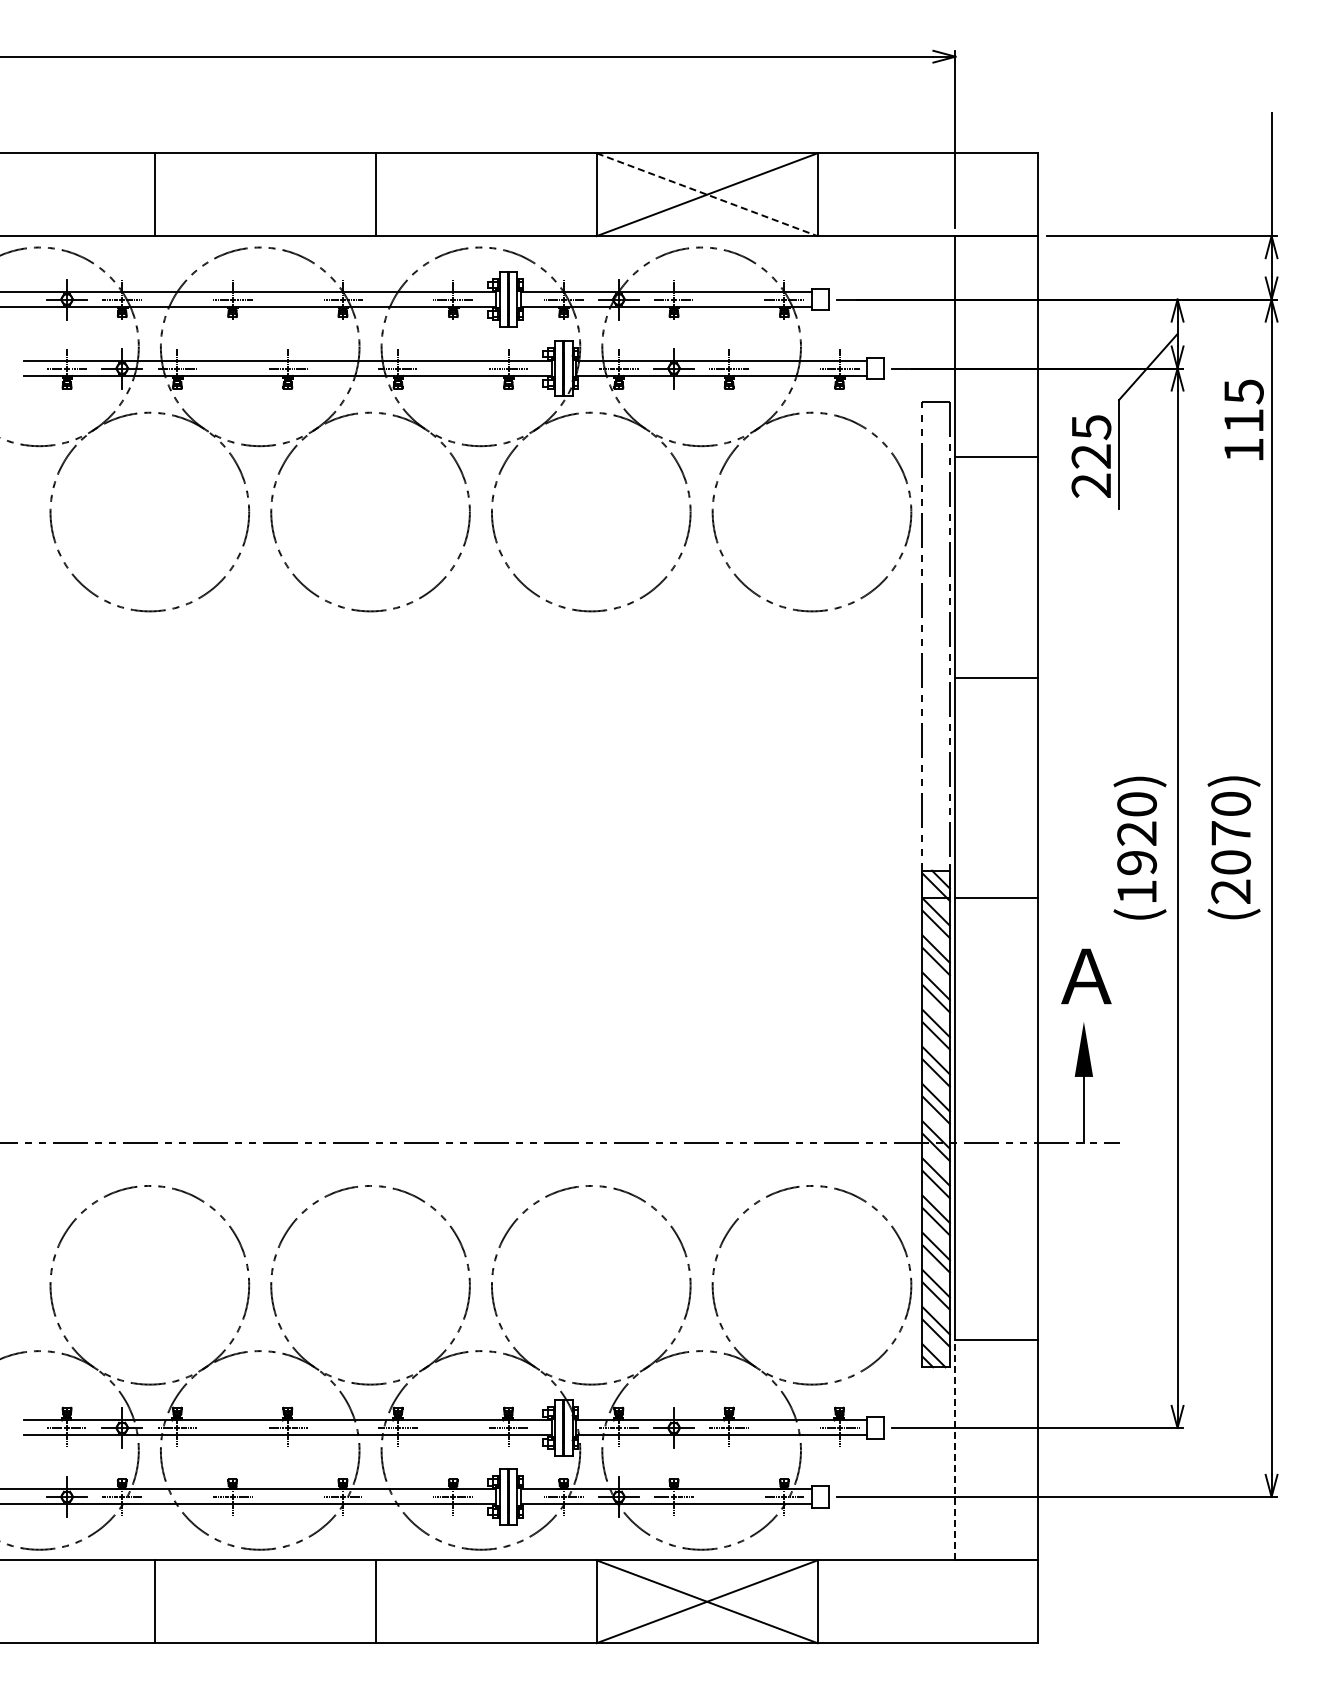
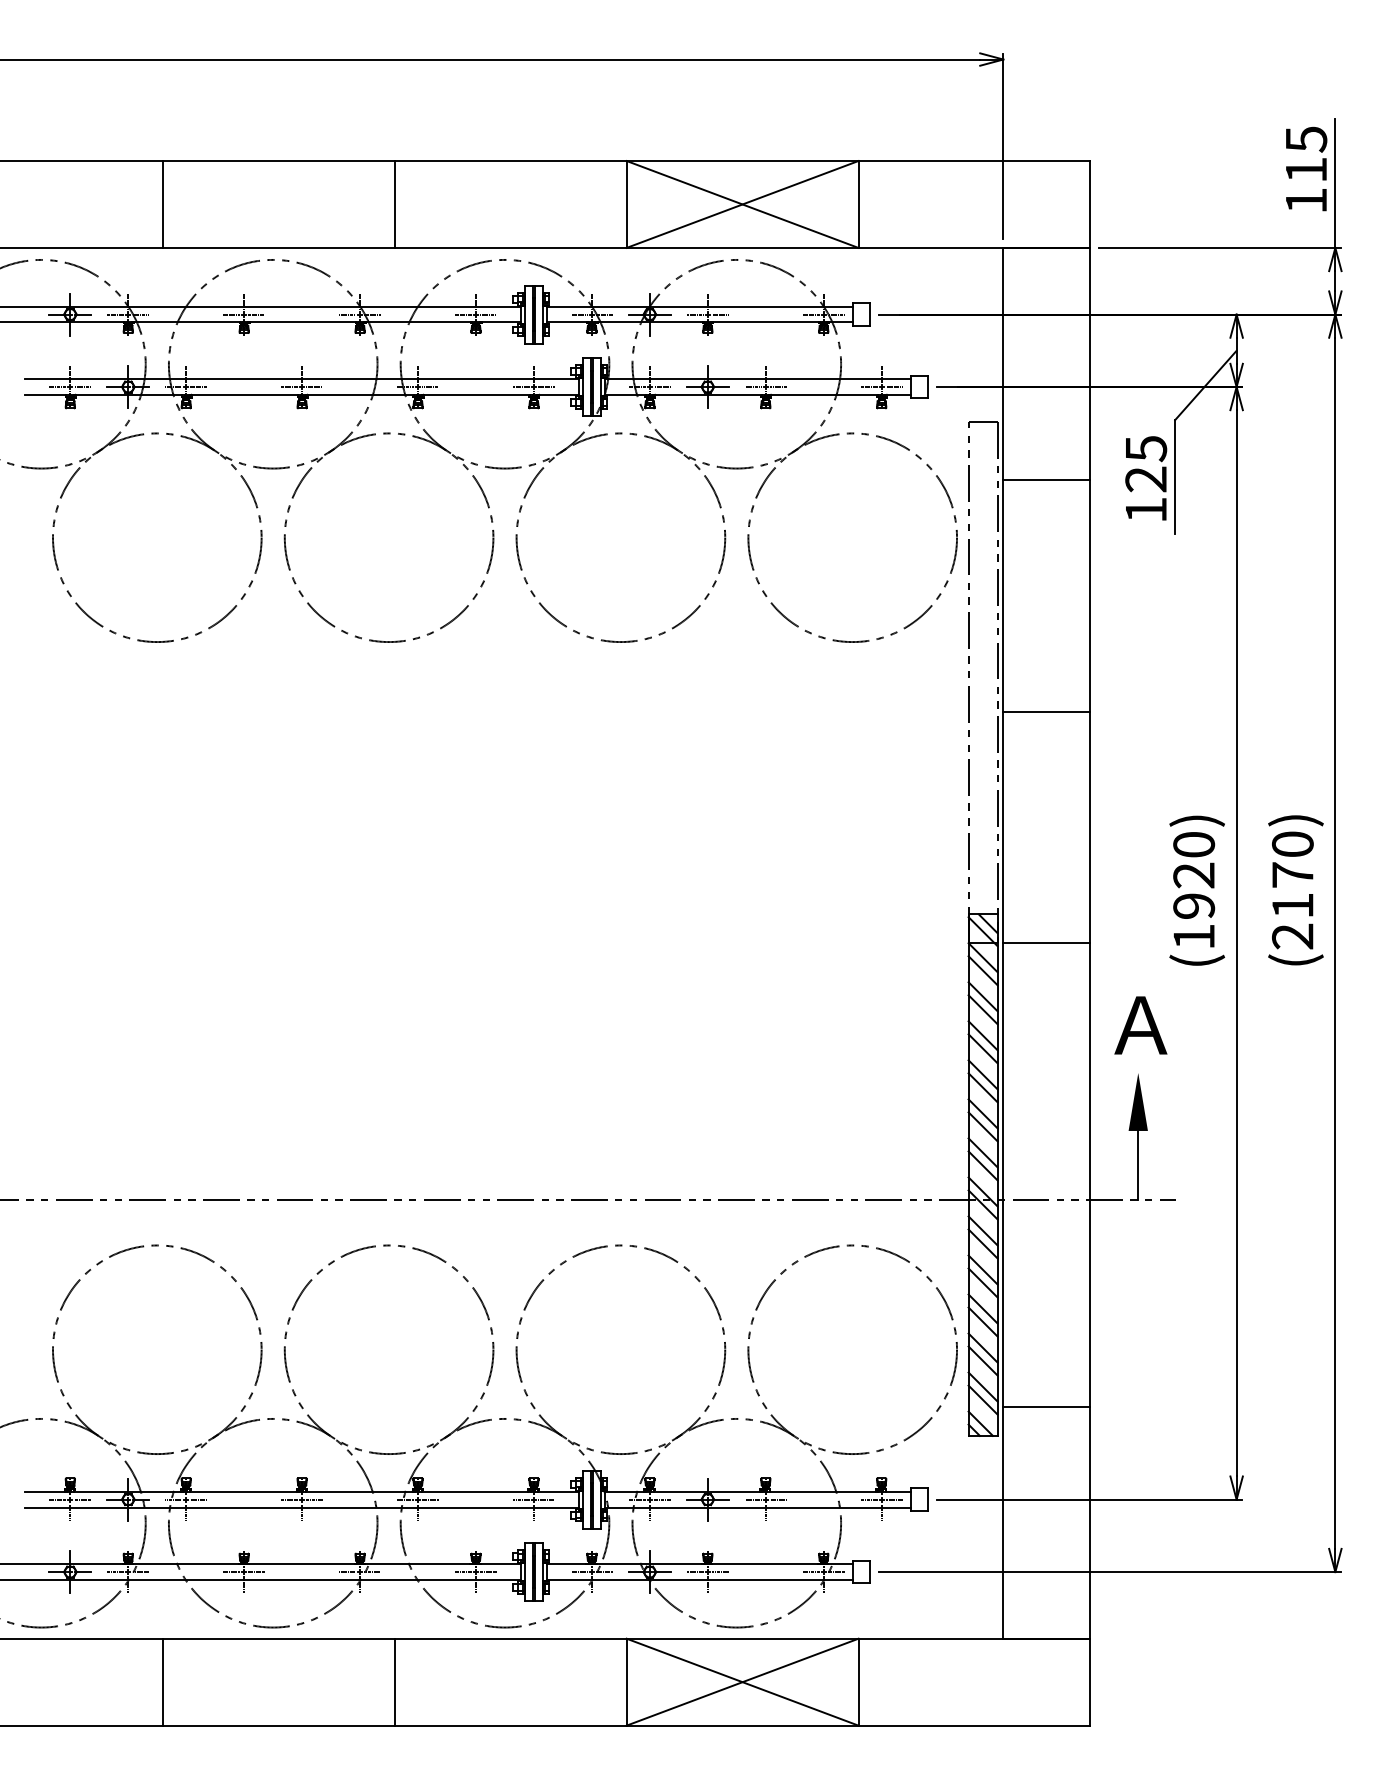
line: (707, 194) -> (742, 204), dashed -> solid
text: (1243, 419) -> (1305, 168), moved
text: (1090, 485) -> (1145, 509), 225 -> 125
text: (1231, 862) -> (1293, 905), (2070) -> (2170)
line: (955, 1449) -> (1003, 1522), dashed -> solid

